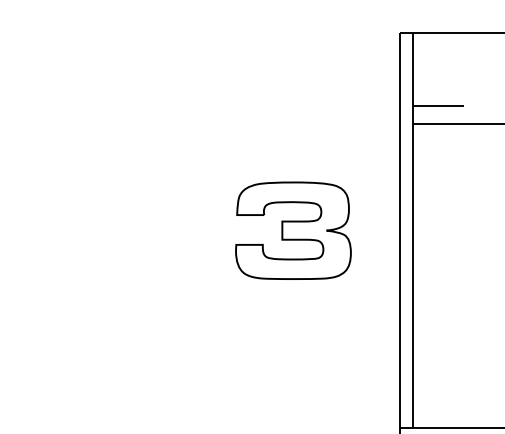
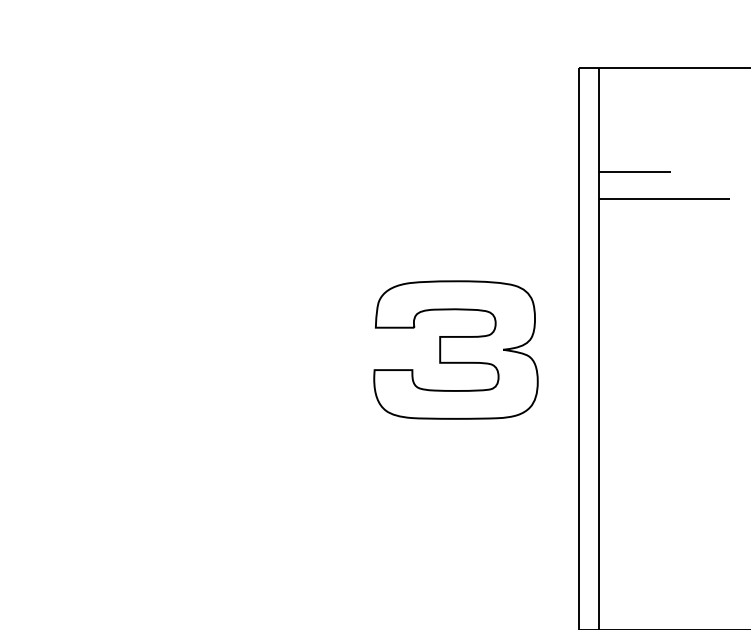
part: (293, 230) -> (455, 349), moved

